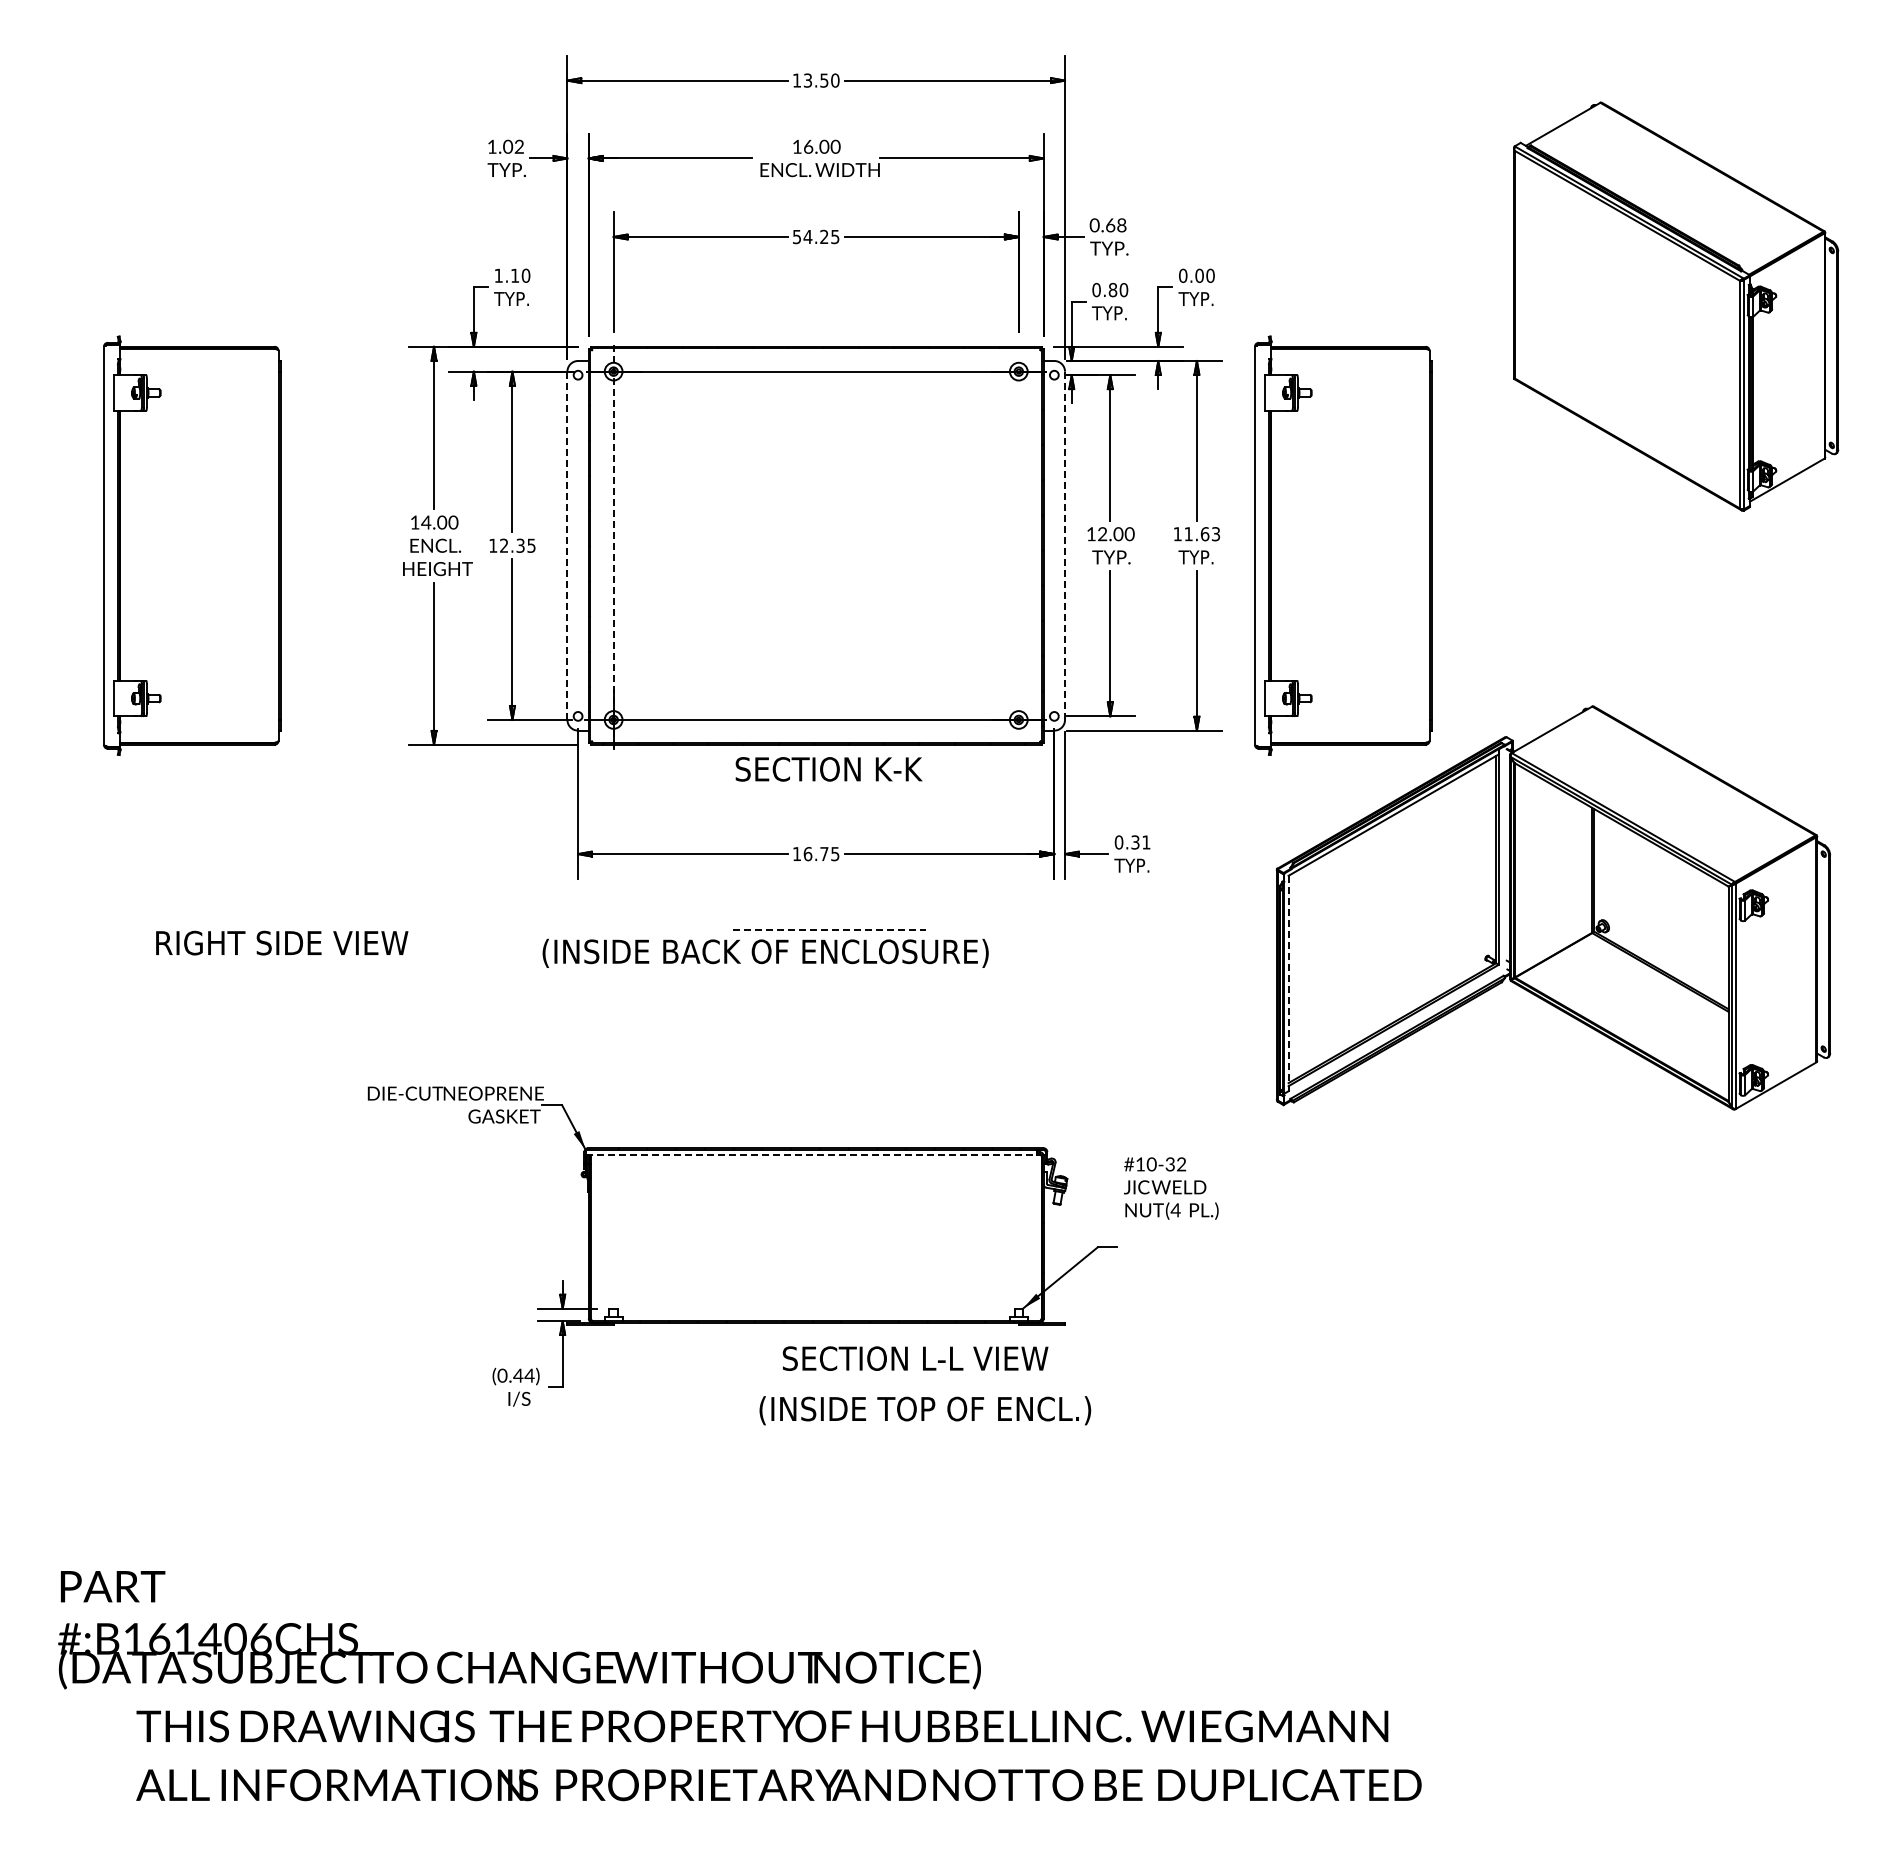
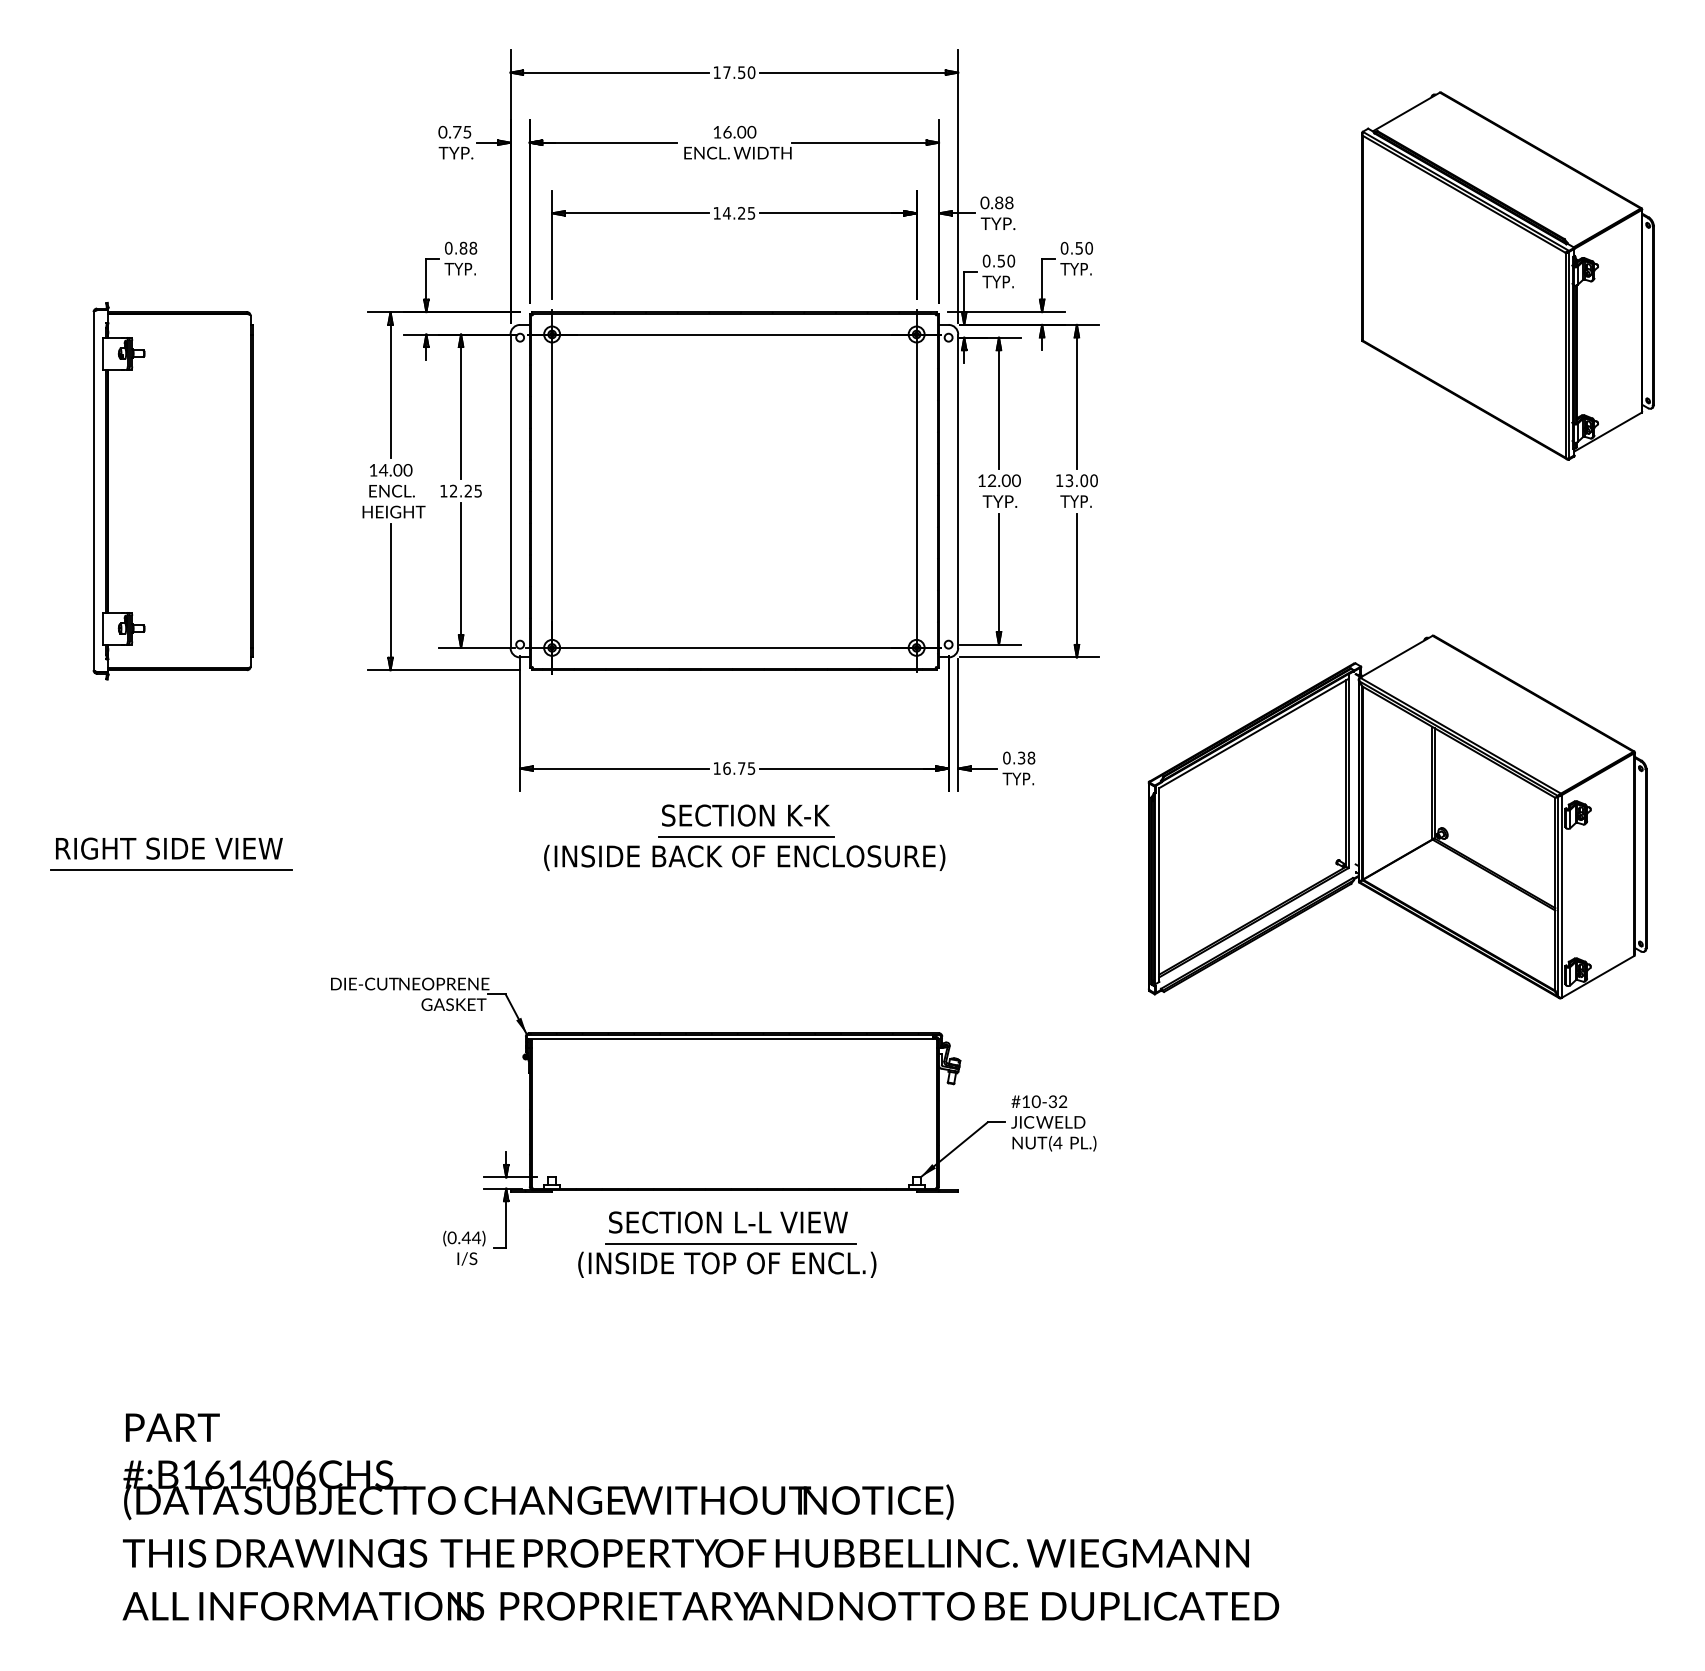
text: (807, 80) -> (726, 72), 13.50 -> 17.50
text: (505, 146) -> (454, 131), 1.02 -> 0.75
text: (1110, 224) -> (999, 202), 0.68 -> 0.88
text: (796, 237) -> (716, 213), 54.25 -> 14.25
text: (512, 275) -> (461, 247), 1.10 -> 0.88
text: (1199, 275) -> (1079, 247), 0.00 -> 0.50
text: (1112, 290) -> (1000, 261), 0.80 -> 0.50
text: (1202, 534) -> (1081, 481), 11.63 -> 13.00
text: (520, 545) -> (468, 490), 12.35 -> 12.25
line: (567, 545) -> (510, 490), dashed -> solid
line: (1018, 545) -> (916, 490), added
part: (1343, 545) -> (1208, 490), removed
line: (1065, 546) -> (958, 491), dashed -> solid
line: (613, 547) -> (552, 492), dashed -> solid
text: (828, 769) -> (745, 815), moved
text: (1146, 842) -> (1031, 758), 0.31 -> 0.38
line: (829, 930) -> (746, 837), dashed -> solid
text: (282, 942) -> (169, 848), moved
text: (765, 952) -> (744, 857), moved
line: (190, 966) -> (171, 869), added
line: (1288, 983) -> (1159, 884), dashed -> solid
line: (811, 1155) -> (730, 1039), dashed -> solid
text: (1171, 1188) -> (1054, 1123), moved
text: (915, 1358) -> (728, 1222), moved
line: (812, 1382) -> (731, 1243), added
text: (925, 1410) -> (727, 1264), moved
text: (519, 1630) -> (538, 1467), moved

